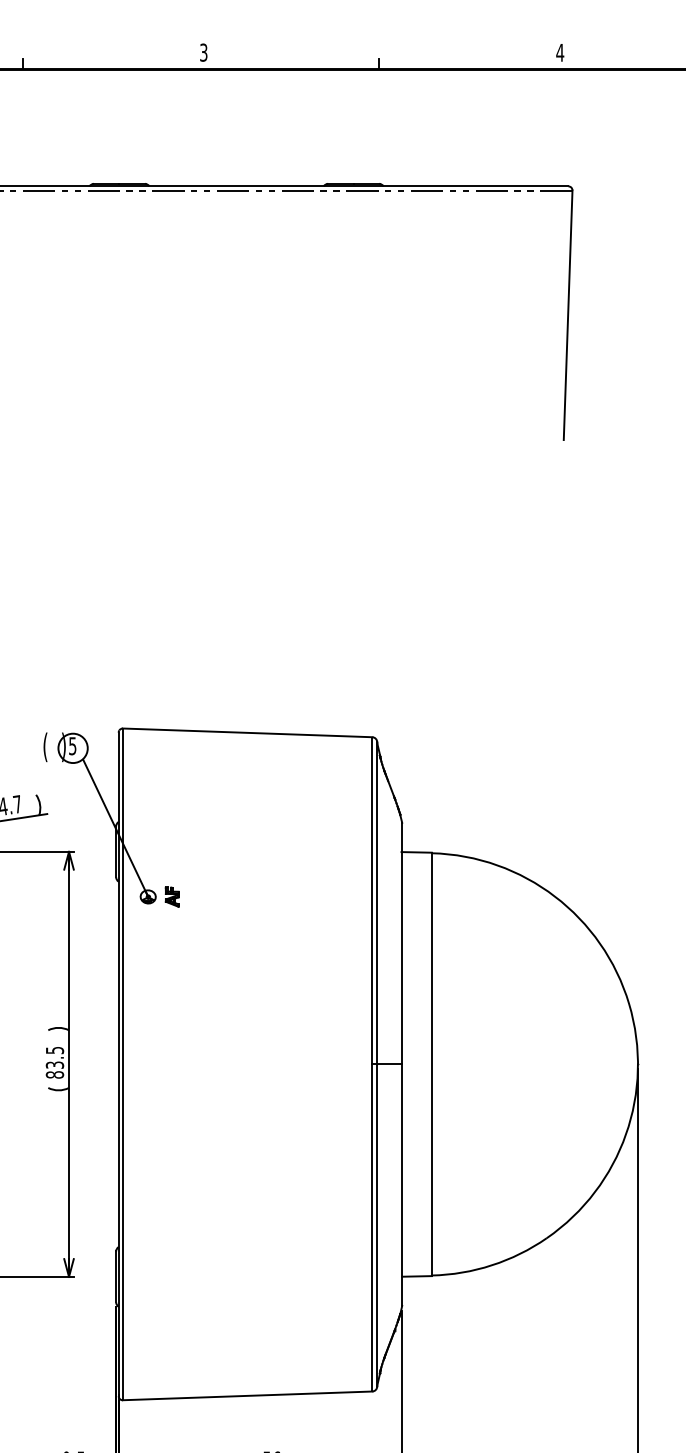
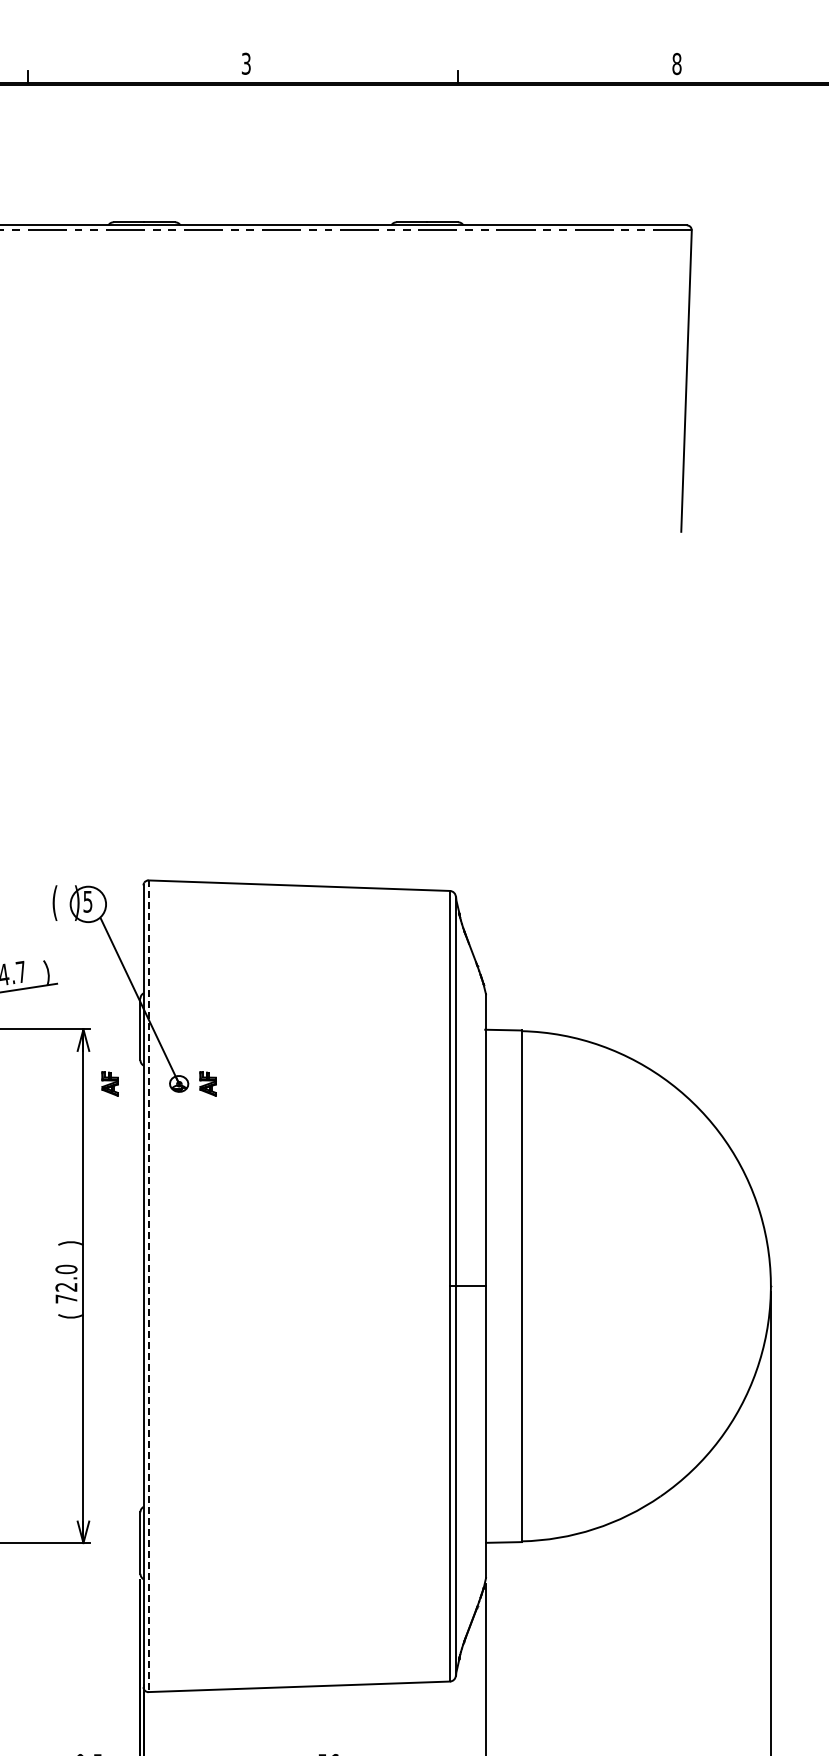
text: (559, 52) -> (676, 63), 4 -> 8
part: (90, 896) -> (109, 1083), added
text: (54, 1062) -> (66, 1283), 83.5 -> 72.0
line: (122, 1064) -> (148, 1286), solid -> dashed

